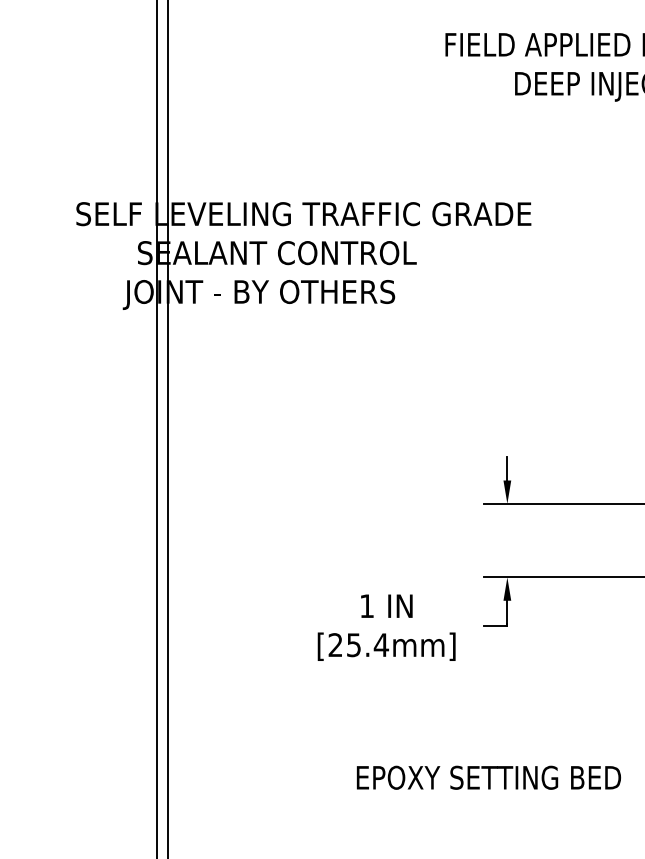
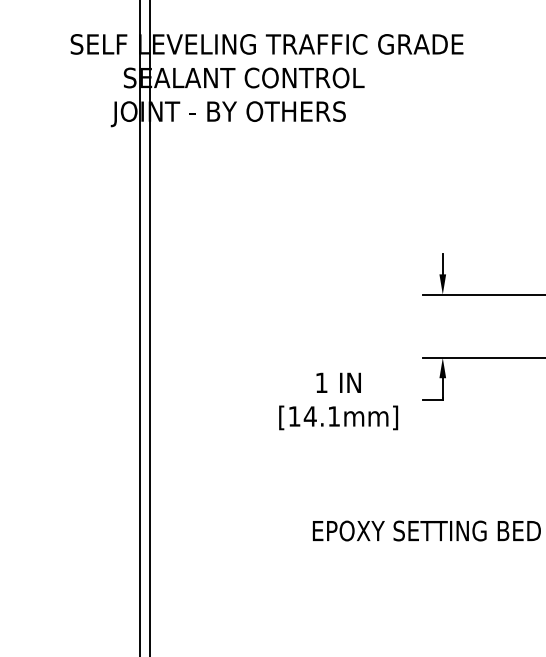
text: (358, 645) -> (314, 416), [25.4mm] -> [14.1mm]

